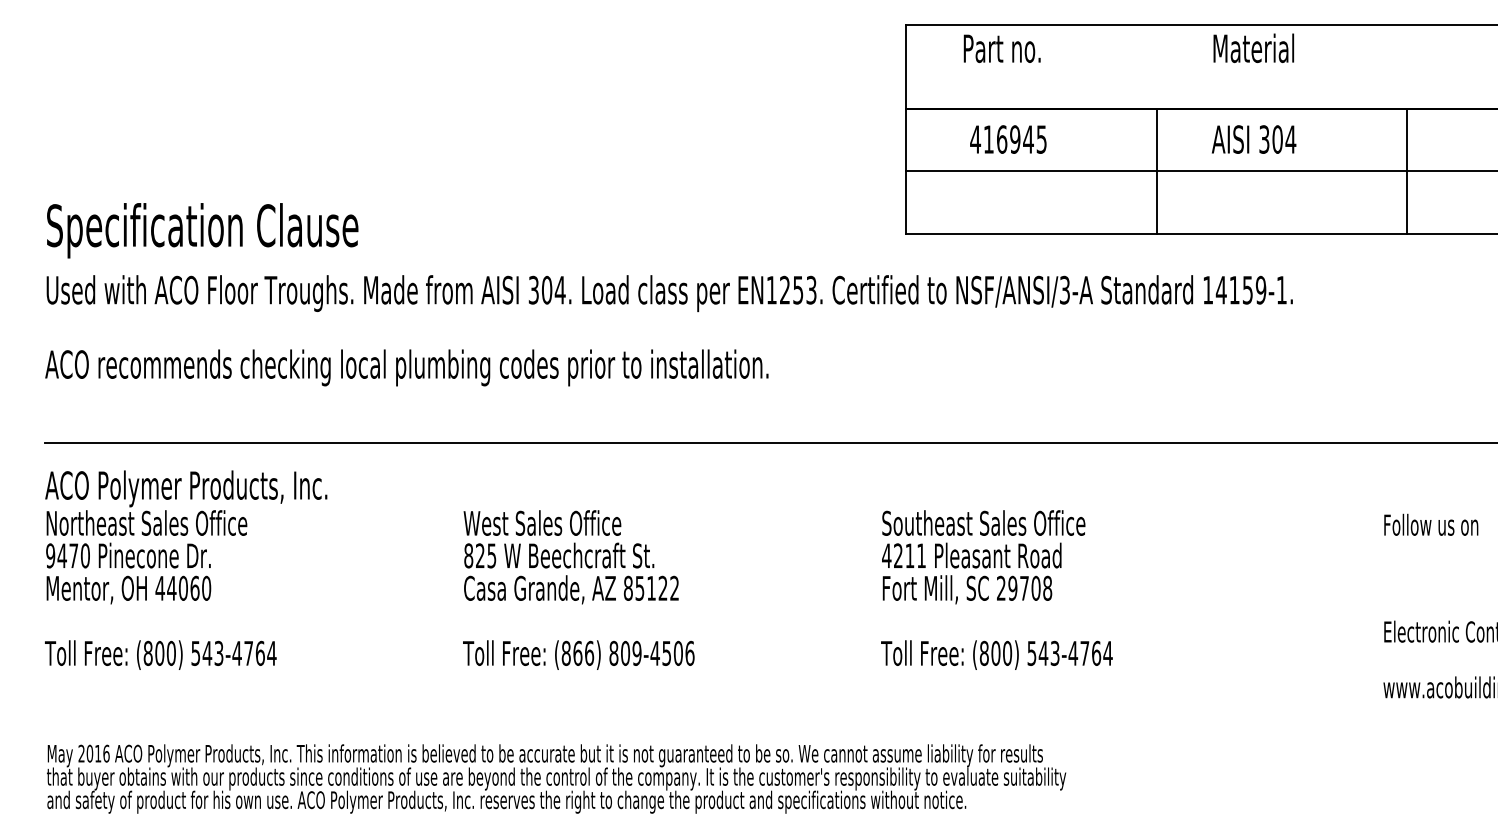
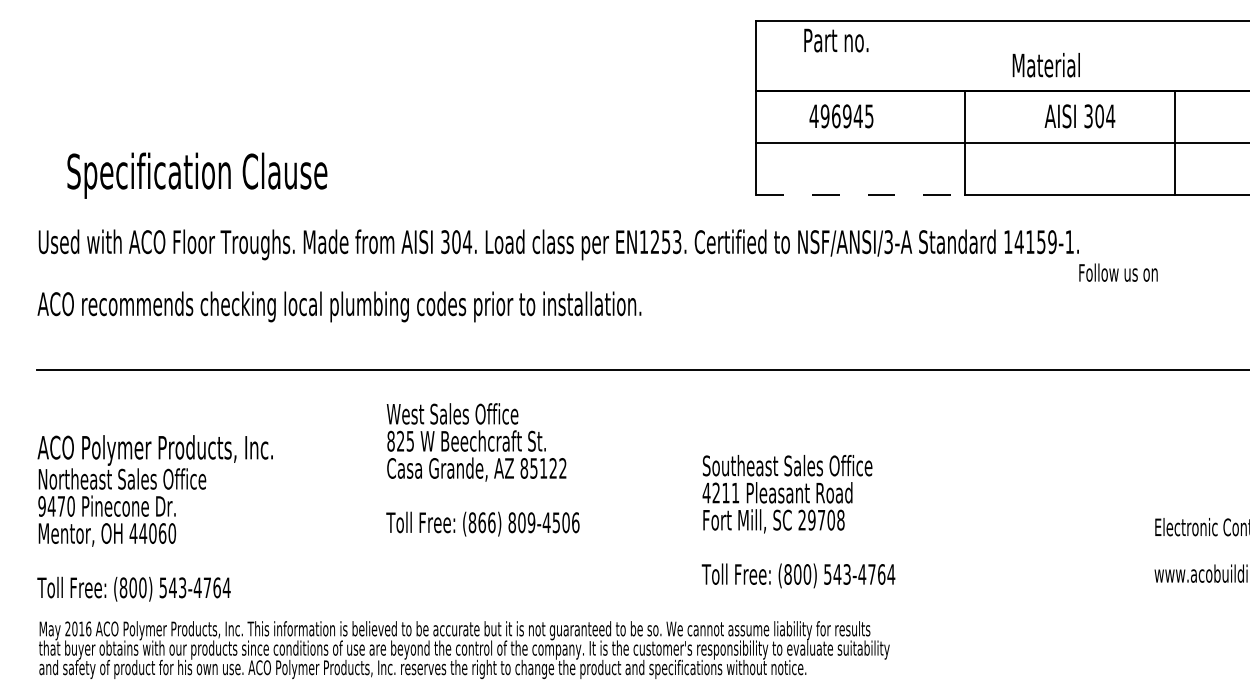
text: (1253, 47) -> (1046, 64), moved
text: (988, 139) -> (824, 116), 416945 -> 496945
text: (1253, 139) -> (1079, 116), moved
text: (202, 230) -> (197, 175), moved
line: (1031, 234) -> (860, 195), solid -> dashed
text: (1431, 524) -> (1118, 272), moved
text: (186, 569) -> (155, 517), moved
text: (578, 589) -> (482, 469), moved
text: (996, 589) -> (798, 521), moved

